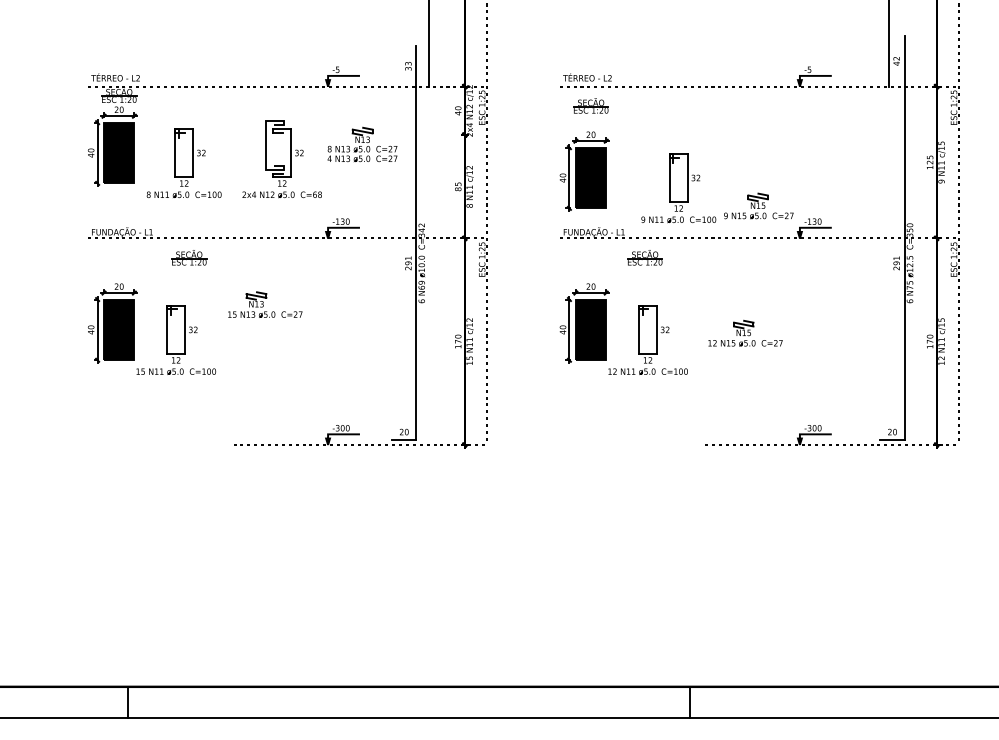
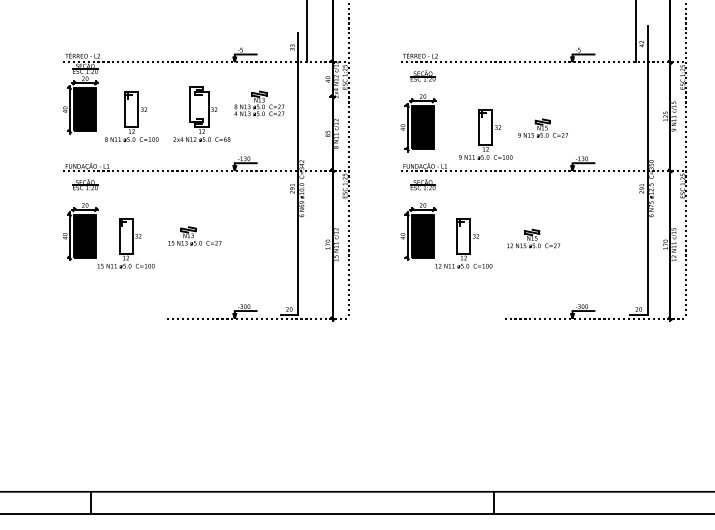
part: (758, 205) -> (542, 127), moved
part: (189, 257) -> (85, 184), moved
part: (644, 257) -> (422, 184), moved
part: (265, 304) -> (195, 236), moved

